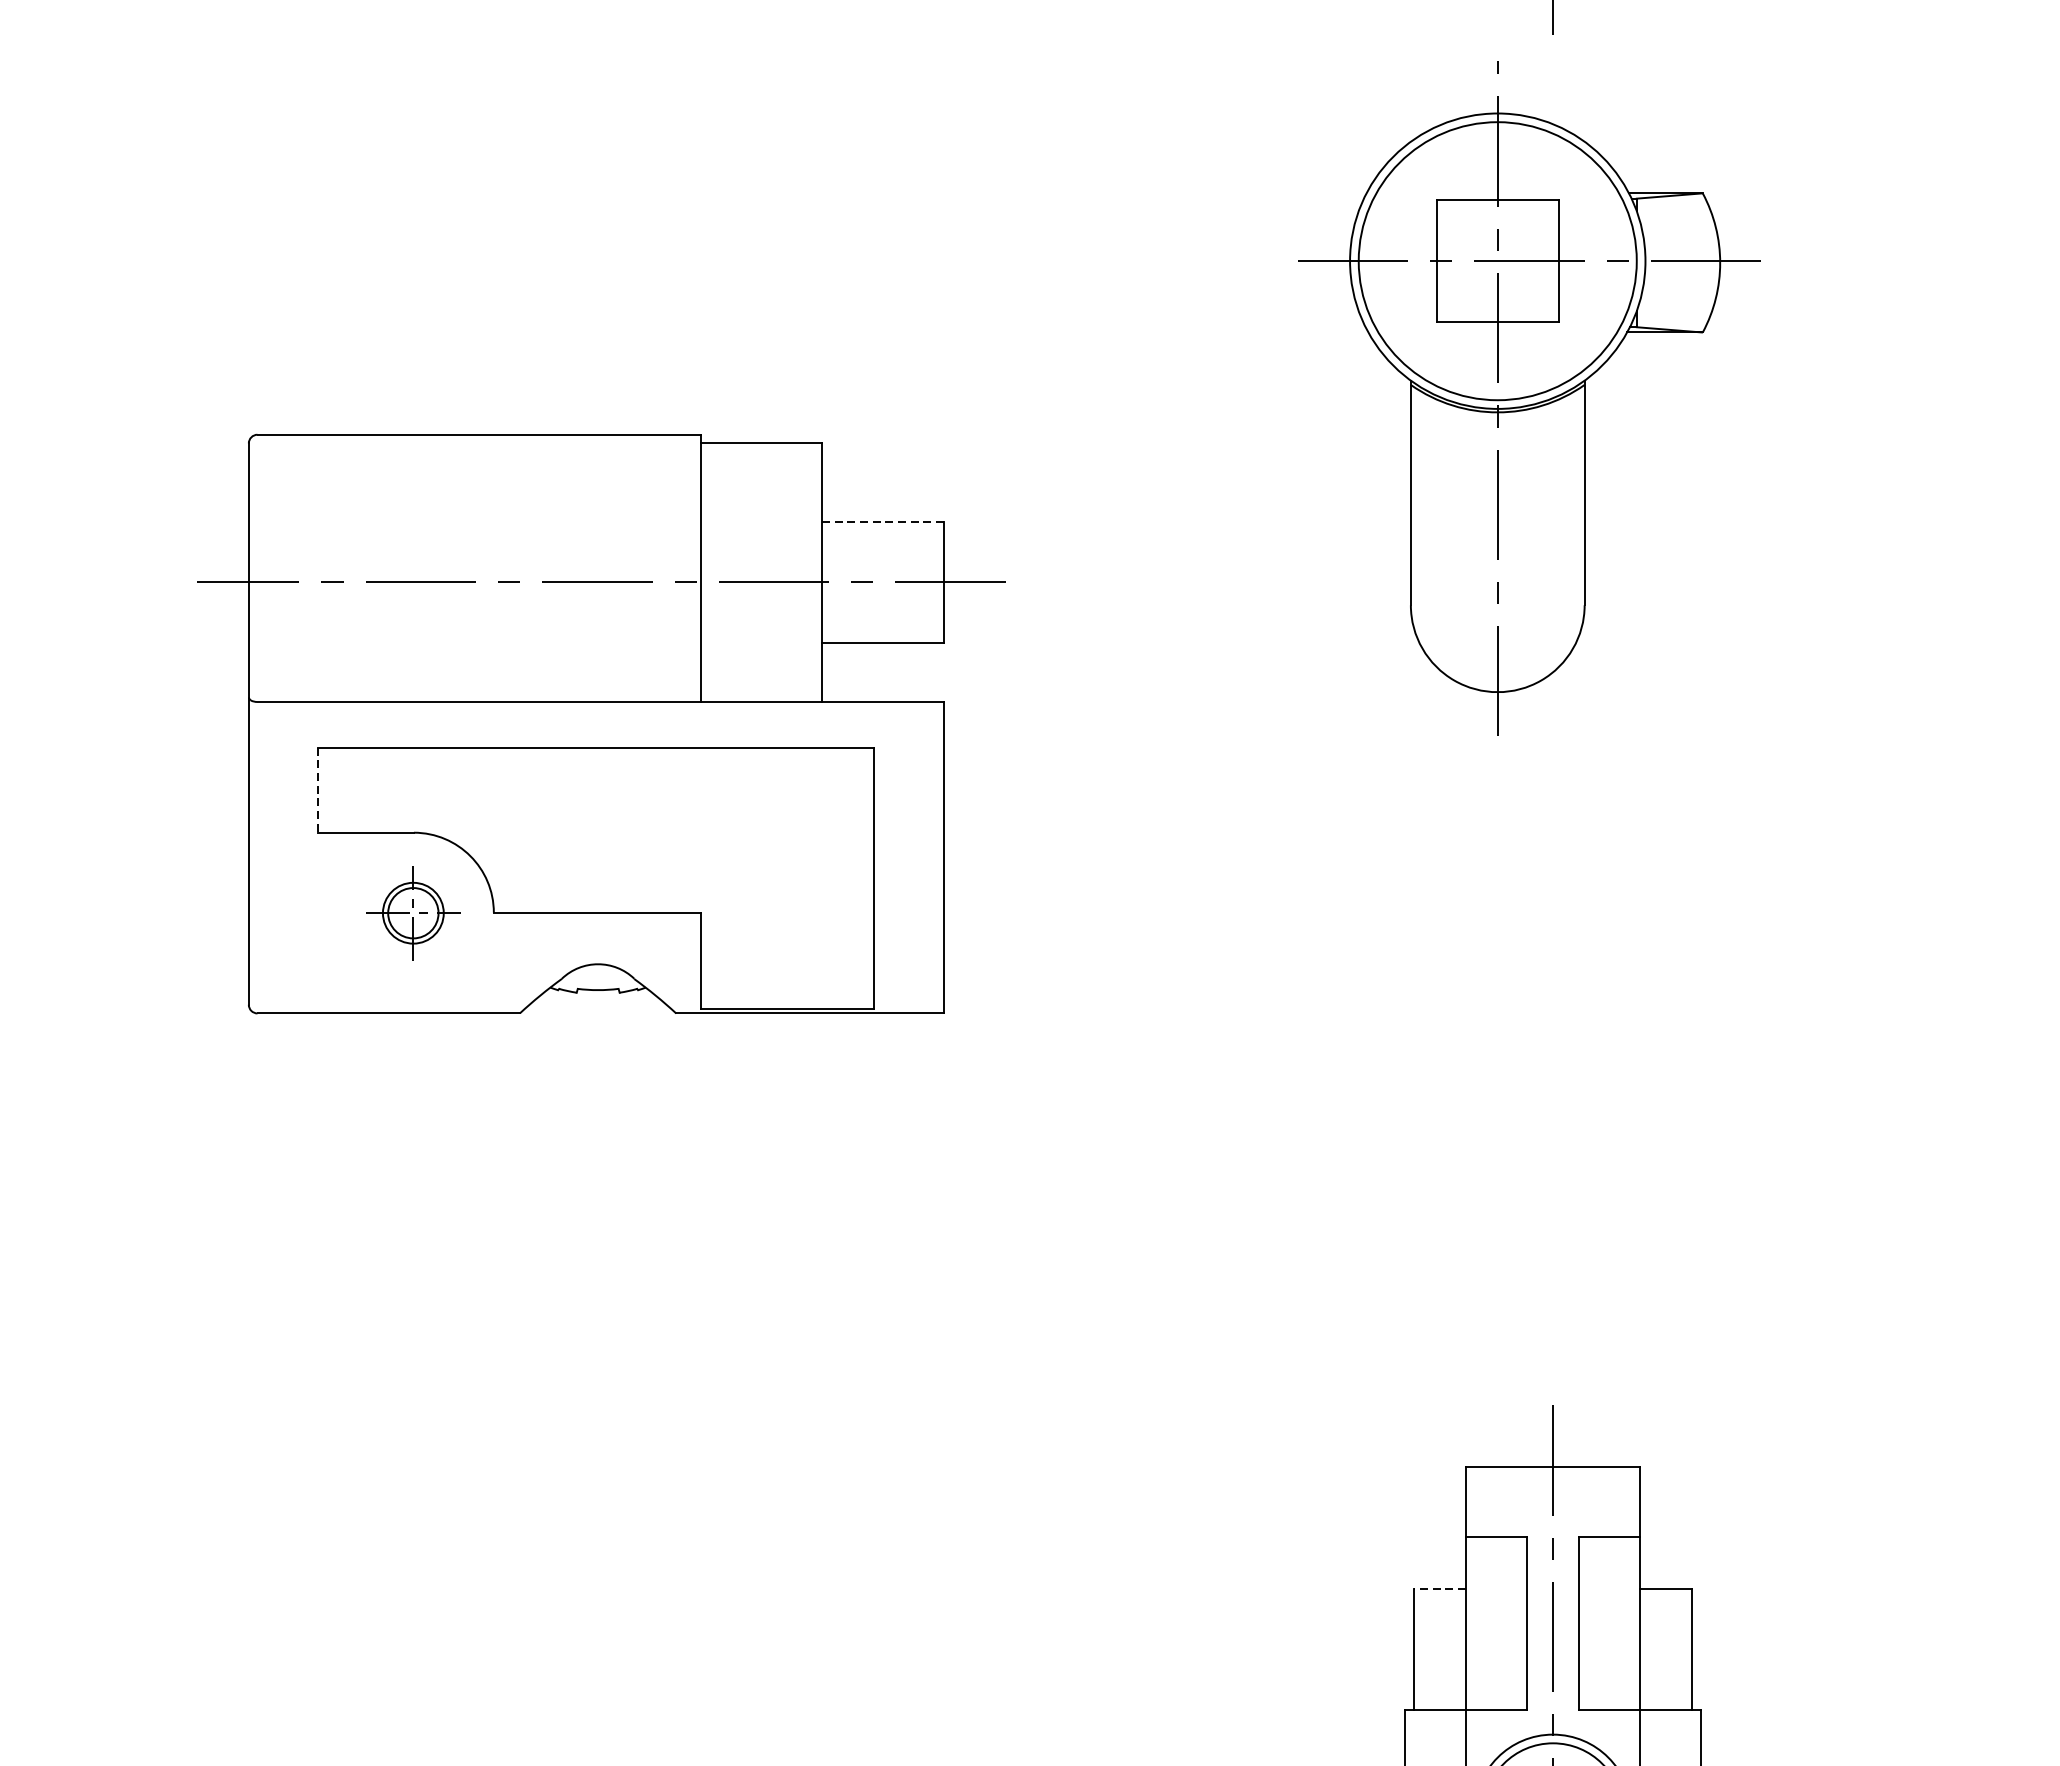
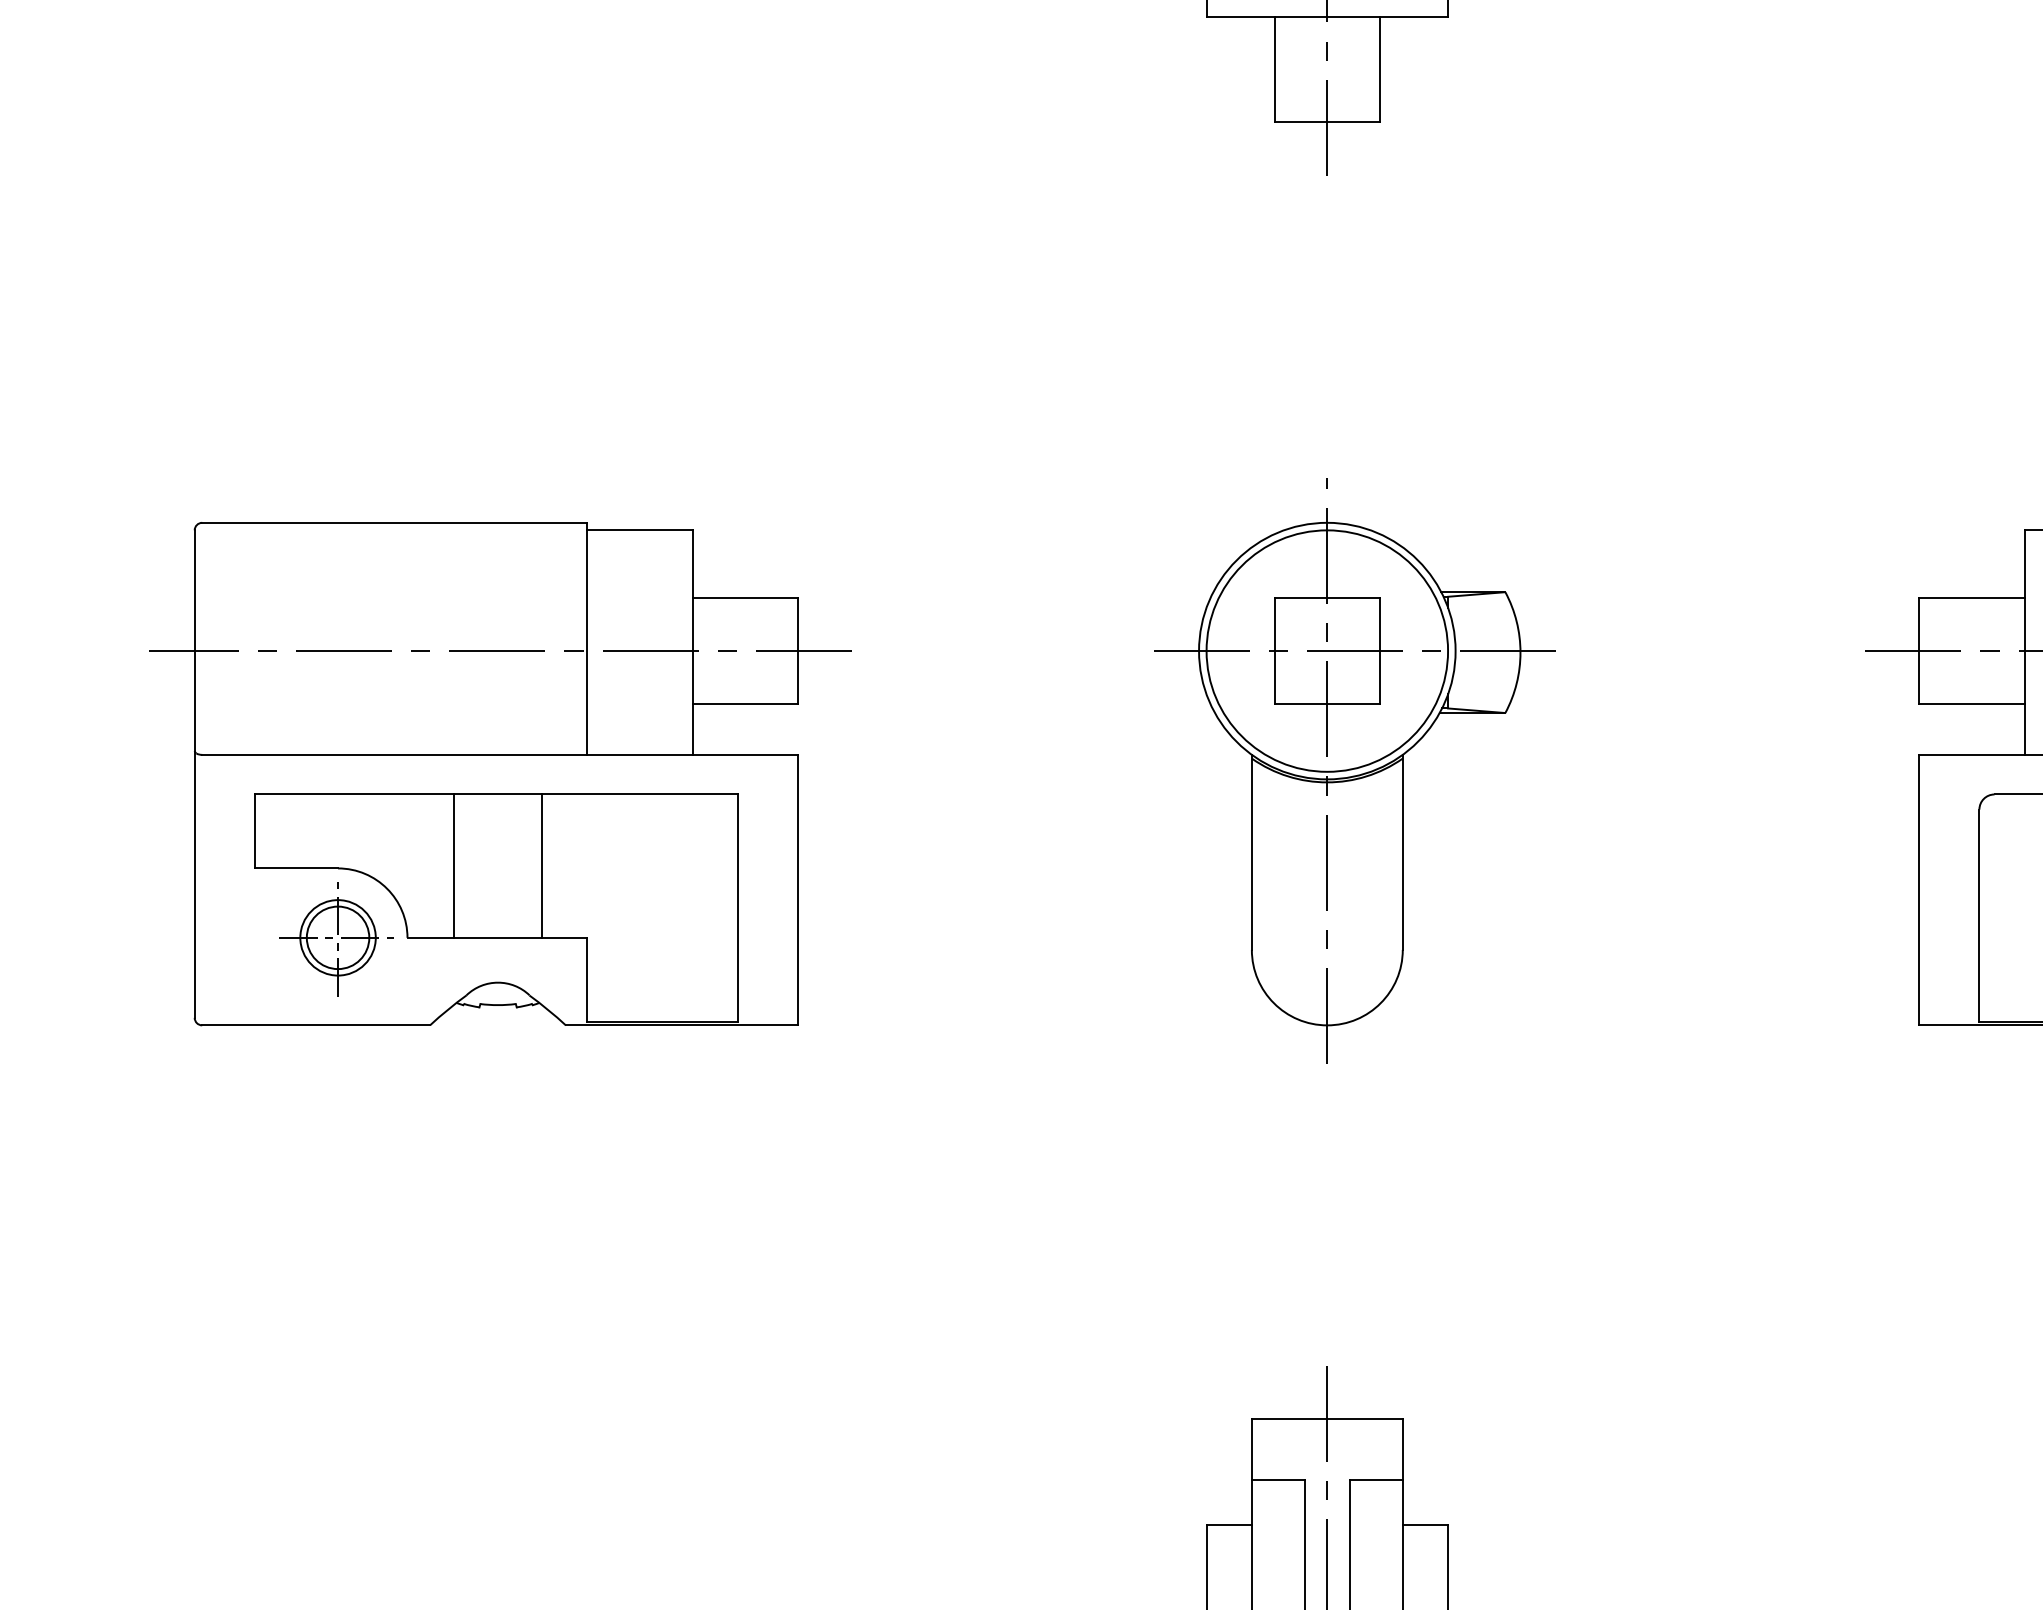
part: (1529, 398) -> (1354, 770), moved
line: (883, 521) -> (745, 598), dashed -> solid
line: (318, 790) -> (255, 831), dashed -> solid
line: (546, 829) -> (453, 865), added
line: (649, 829) -> (542, 865), added
part: (412, 914) -> (336, 939), size x1.43
line: (1440, 1588) -> (1229, 1524), dashed -> solid

